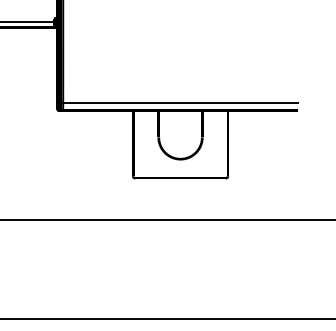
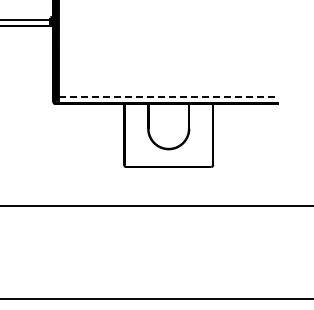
line: (180, 102) -> (168, 96), solid -> dashed

